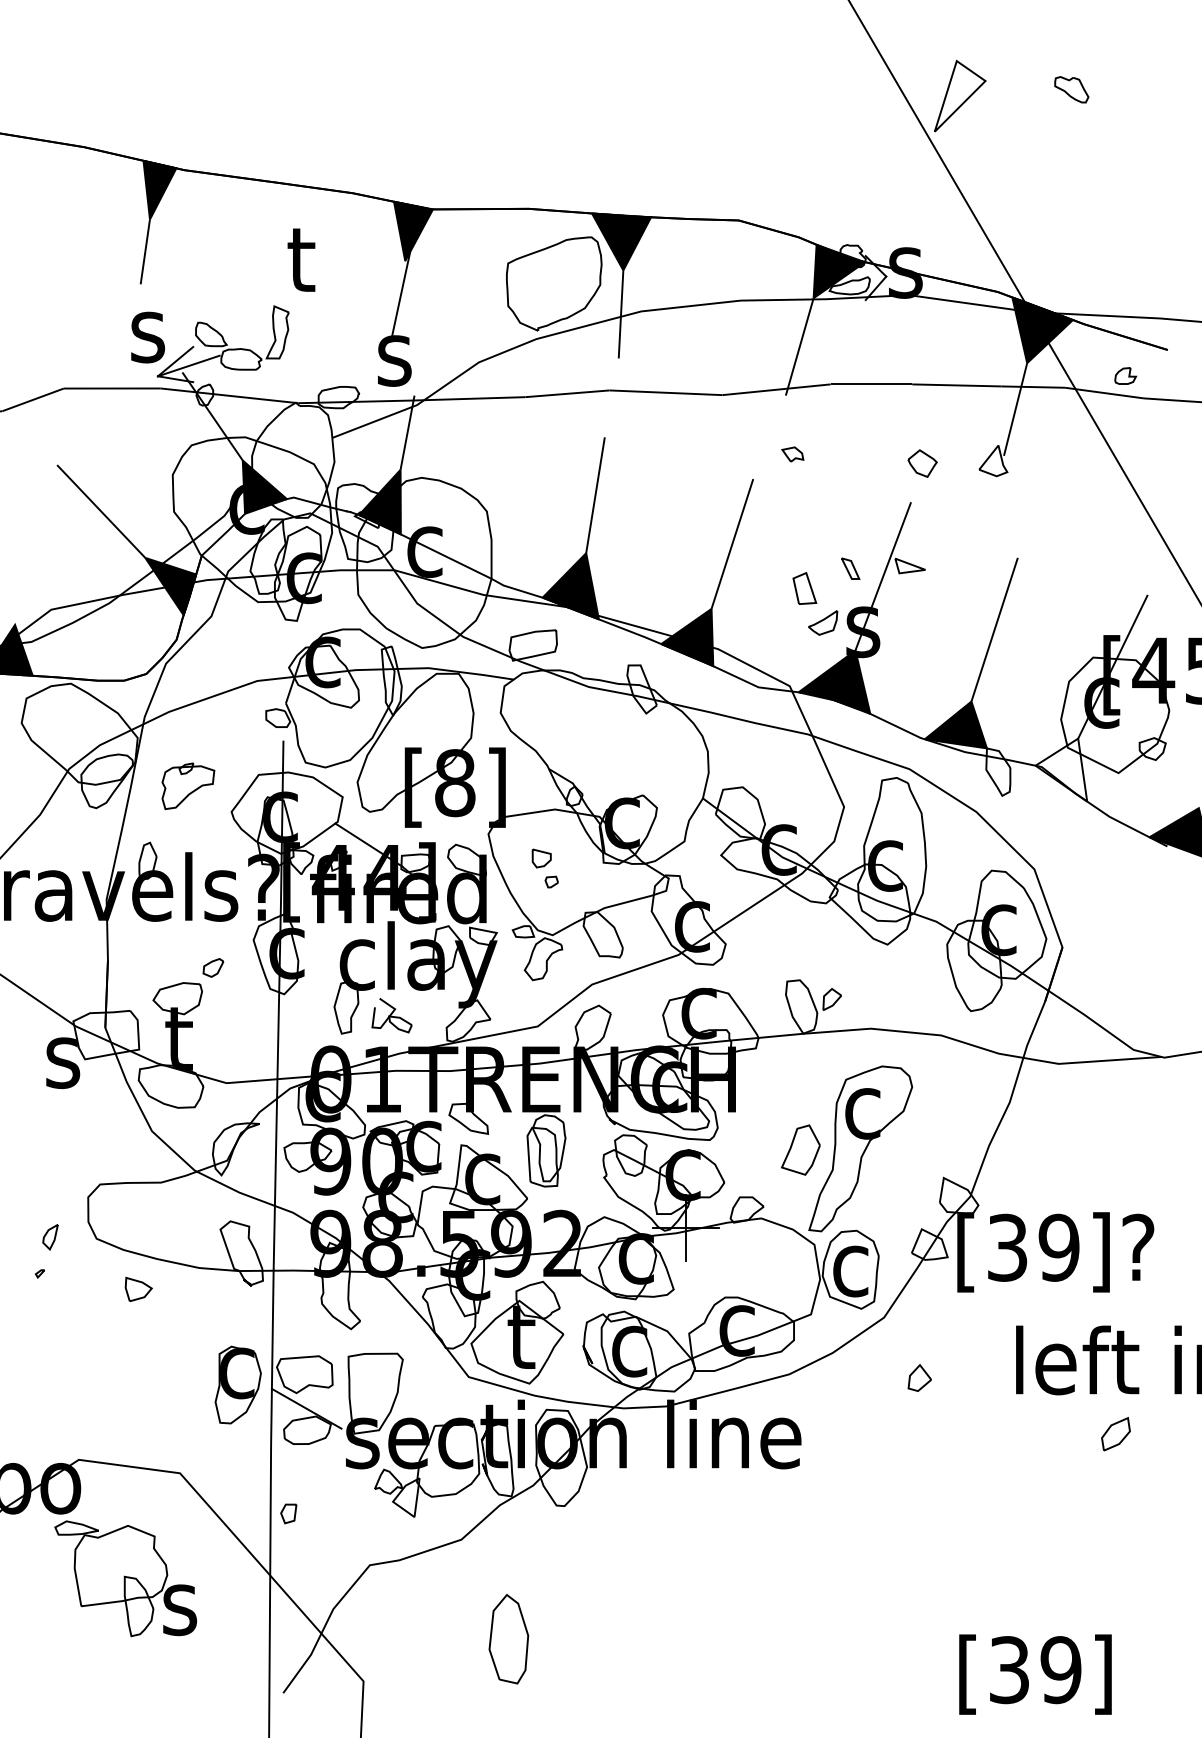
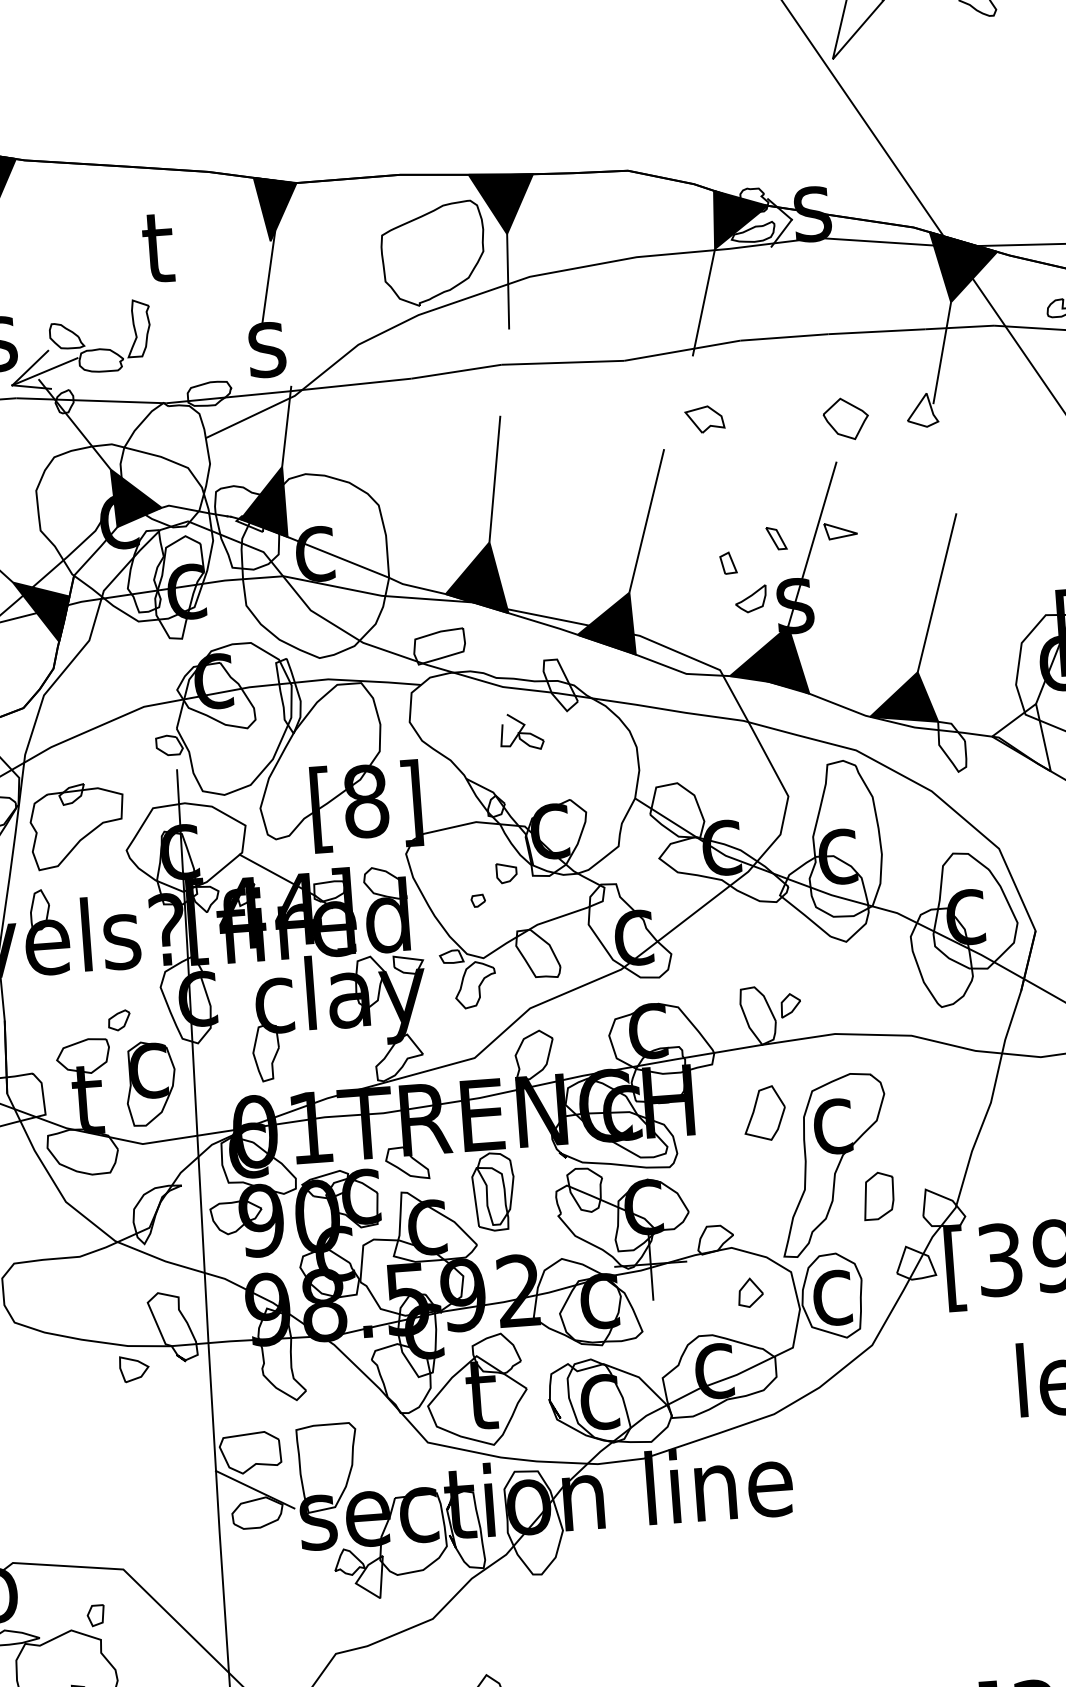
part: (792, 454) -> (704, 419), size x1.67
part: (922, 463) -> (845, 418), size x1.43
part: (804, 587) -> (728, 562), size x0.62
part: (188, 786) -> (78, 826), size x1.67
part: (541, 858) -> (506, 873), moved
part: (391, 1015) -> (521, 731), moved
part: (800, 1149) -> (764, 1112), moved
part: (900, 1180) -> (879, 1195), added
part: (138, 1289) -> (134, 1368), moved
part: (919, 1377) -> (750, 1292), moved
part: (237, 1384) -> (150, 1083), moved
part: (288, 1513) -> (95, 1615), moved

